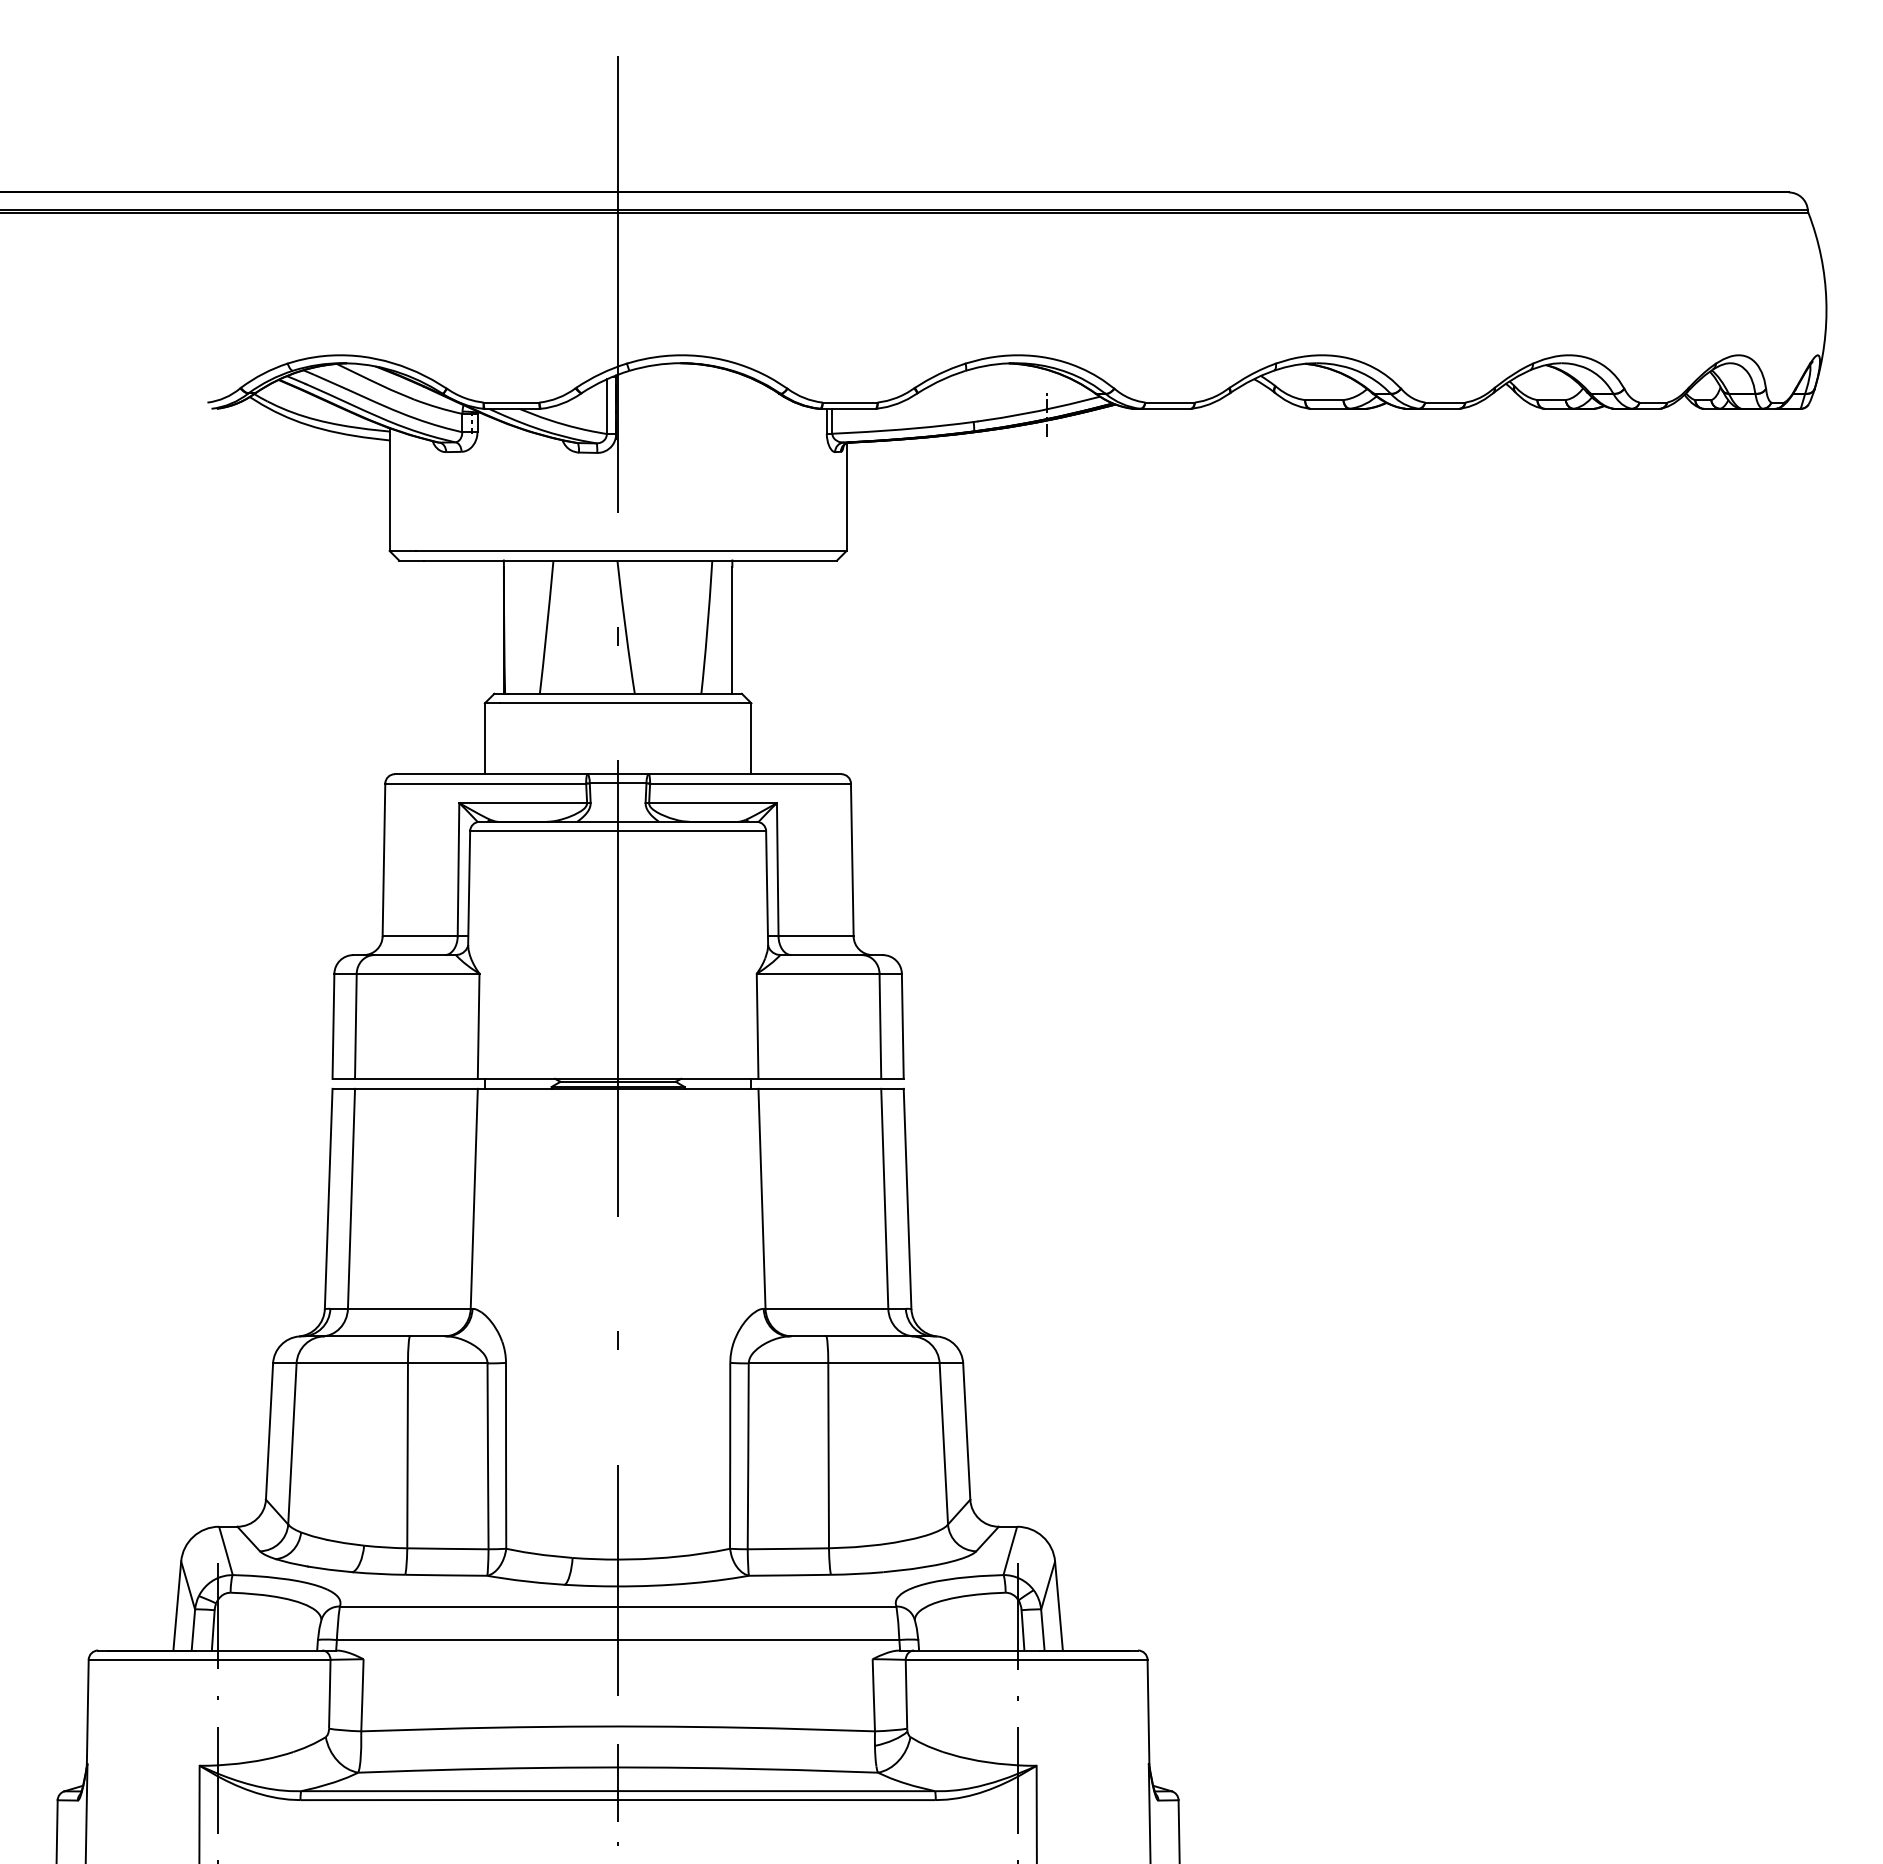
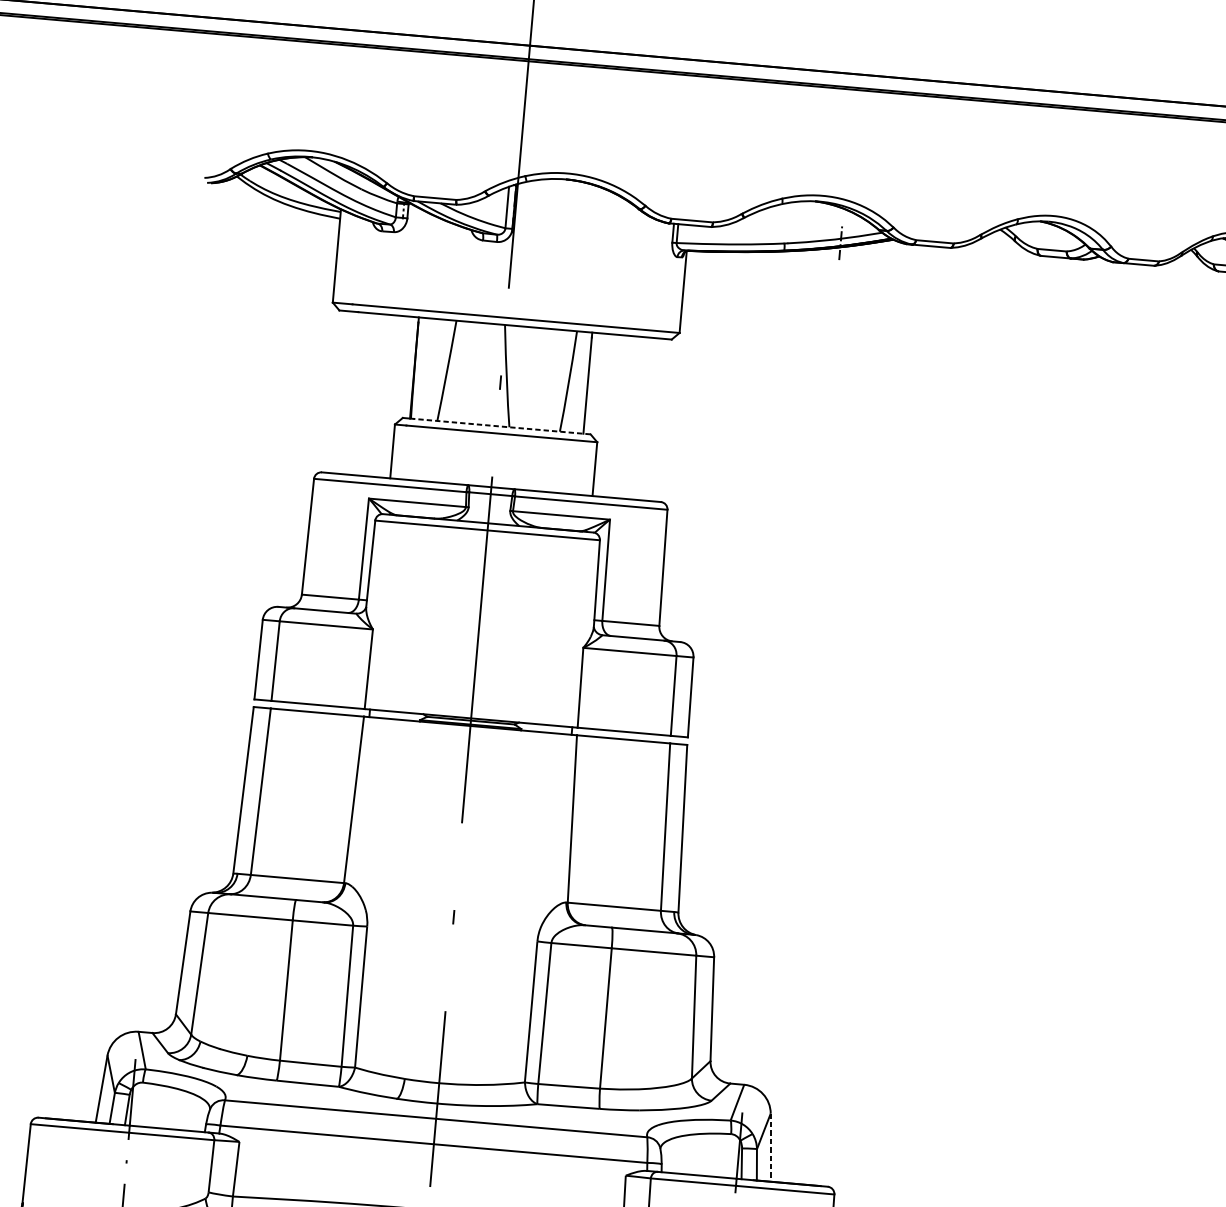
line: (625, 693) -> (502, 426), solid -> dashed
line: (1058, 1606) -> (770, 1148), solid -> dashed

